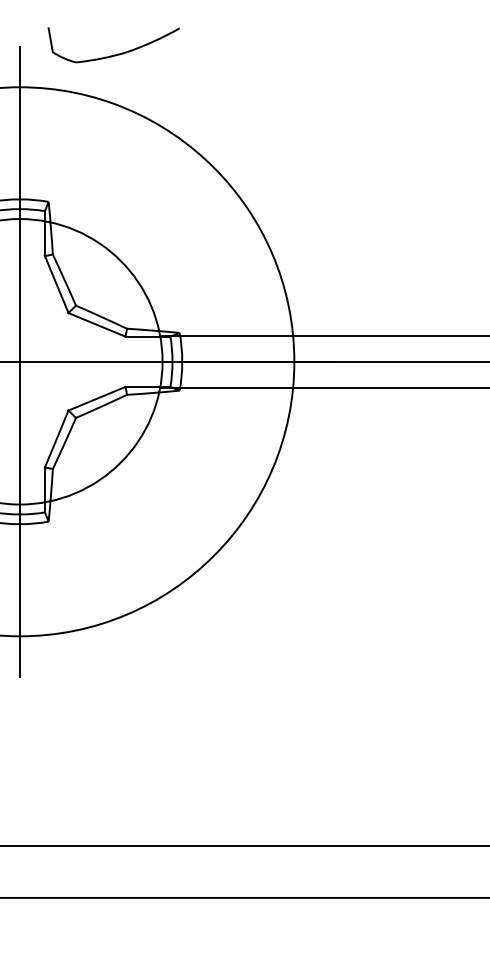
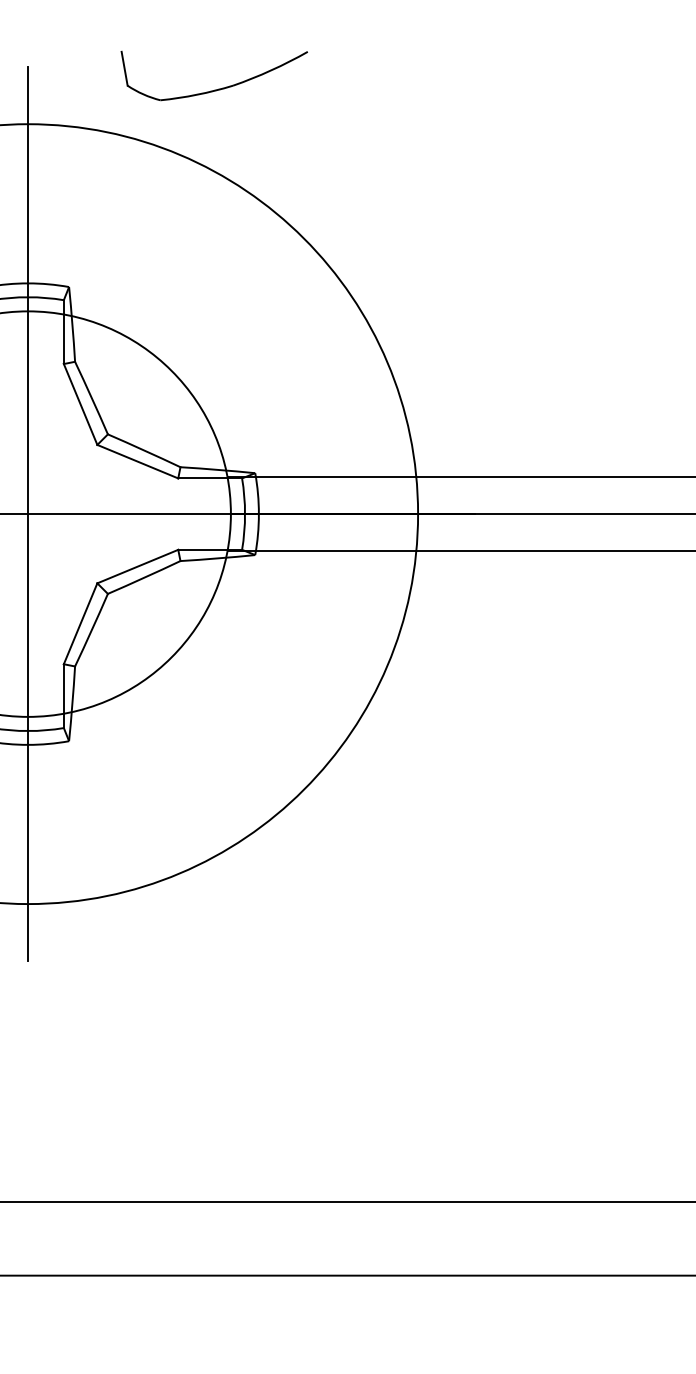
part: (117, 53) -> (219, 87), moved

